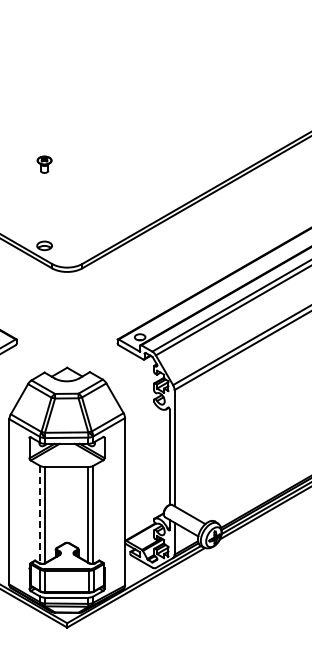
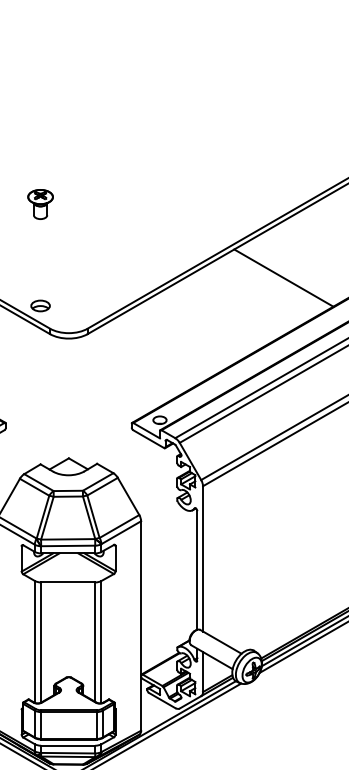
part: (44, 164) -> (40, 204), size x1.43
line: (238, 223) -> (282, 278), added
line: (40, 514) -> (35, 641), dashed -> solid

